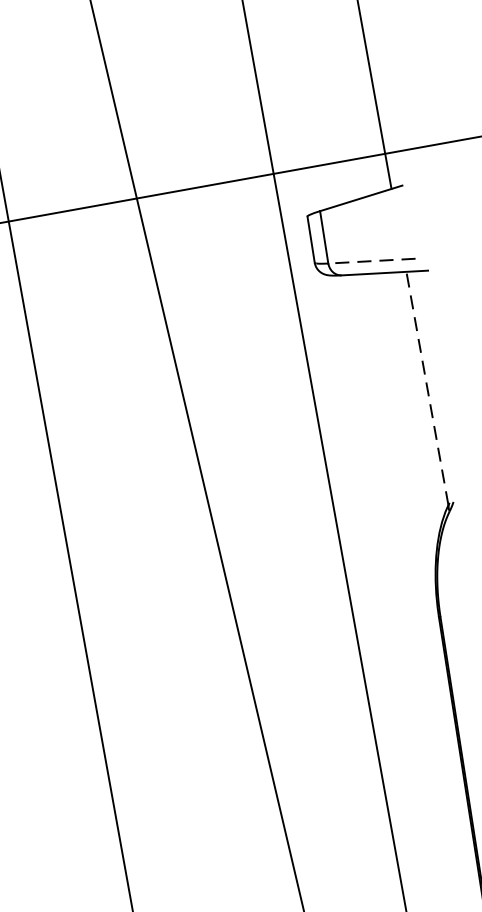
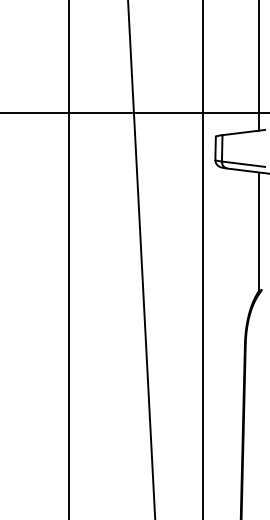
line: (372, 261) -> (243, 164), dashed -> solid
line: (427, 388) -> (259, 231), dashed -> solid

